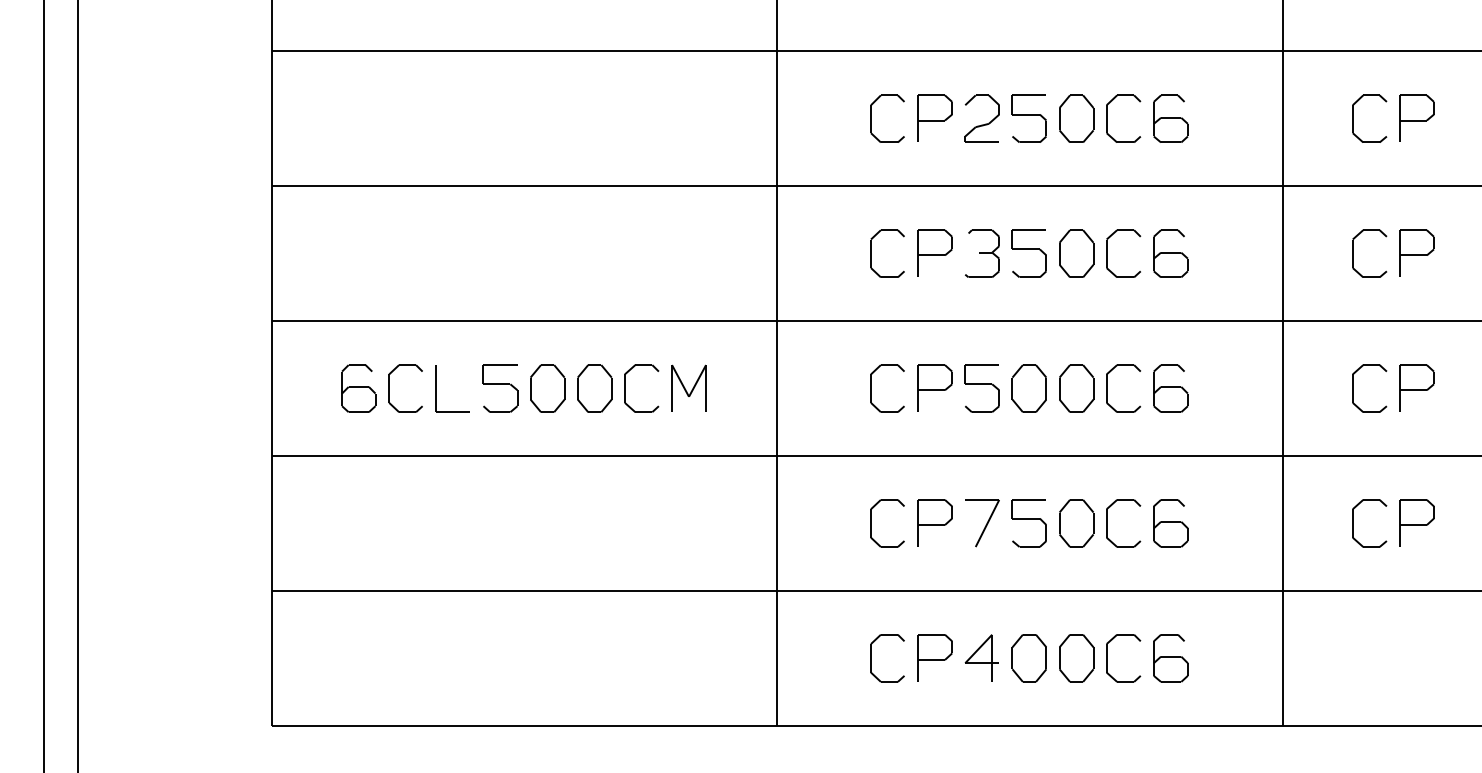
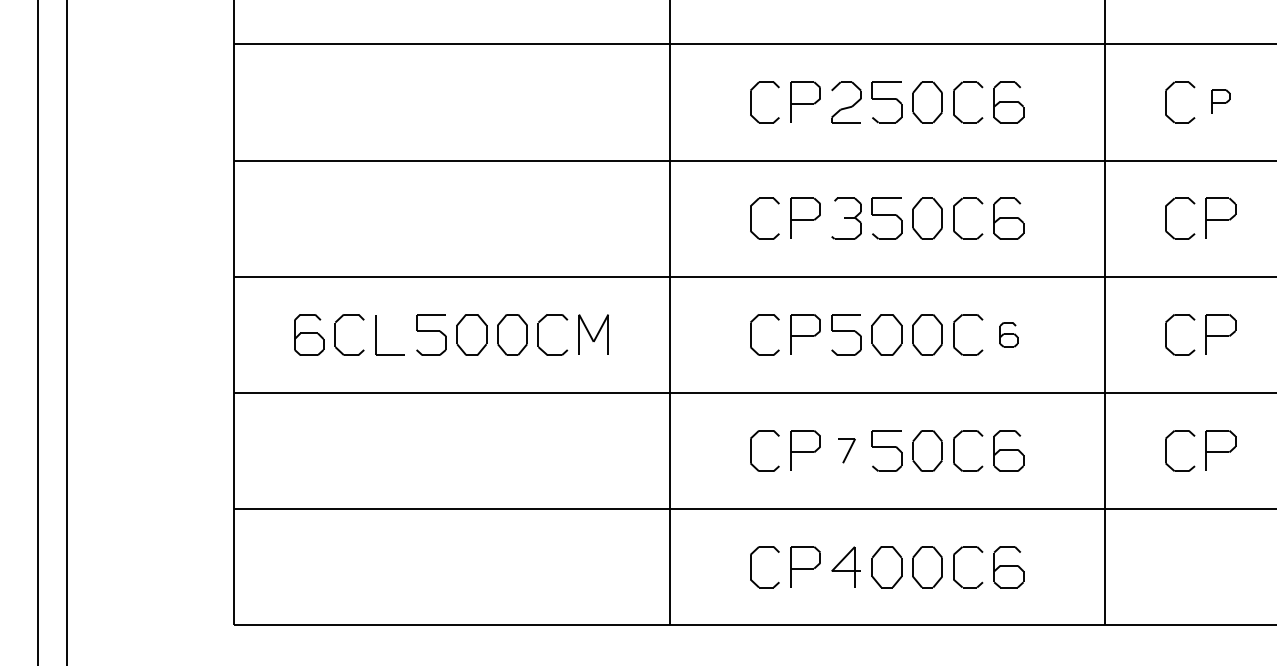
part: (1416, 117) -> (1220, 101), size x0.6
part: (1170, 388) -> (1008, 334), size x0.6
part: (982, 523) -> (846, 451), size x0.6

